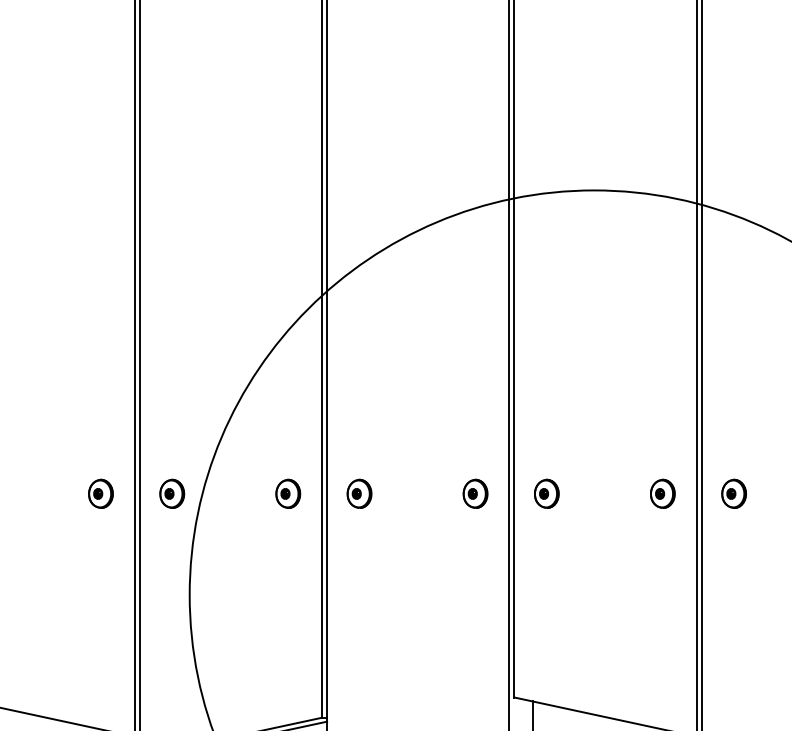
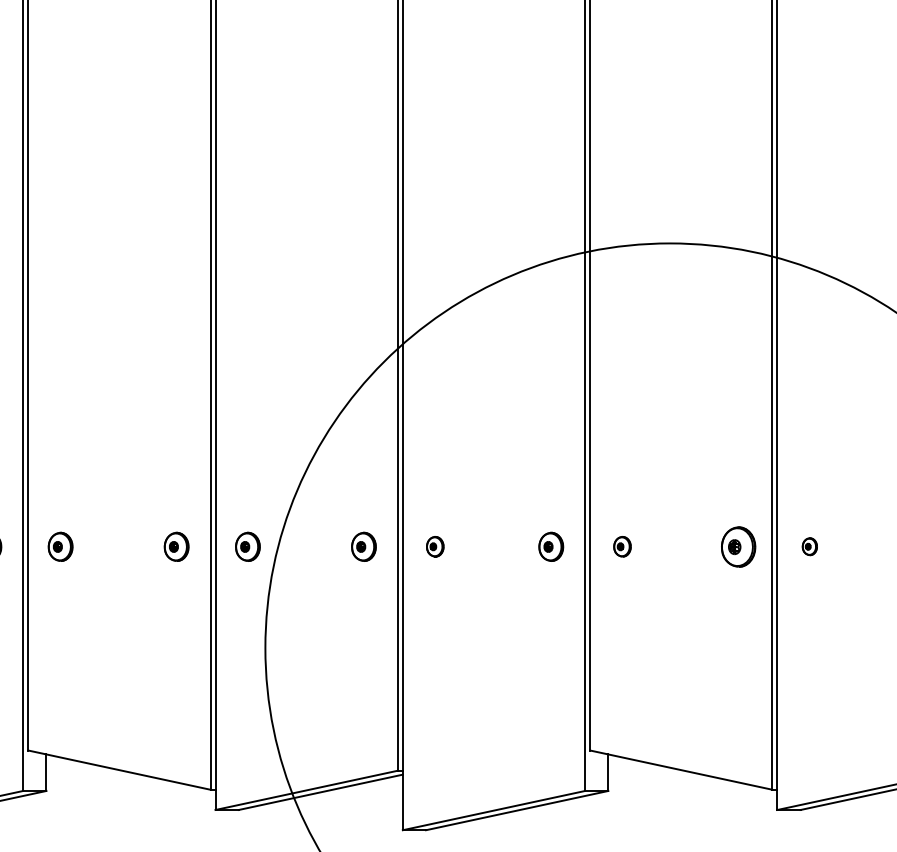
part: (359, 493) -> (435, 546), size x0.7
part: (546, 493) -> (622, 546), size x0.7
part: (662, 493) -> (738, 546), size x1.4
part: (733, 493) -> (809, 546), size x0.6

